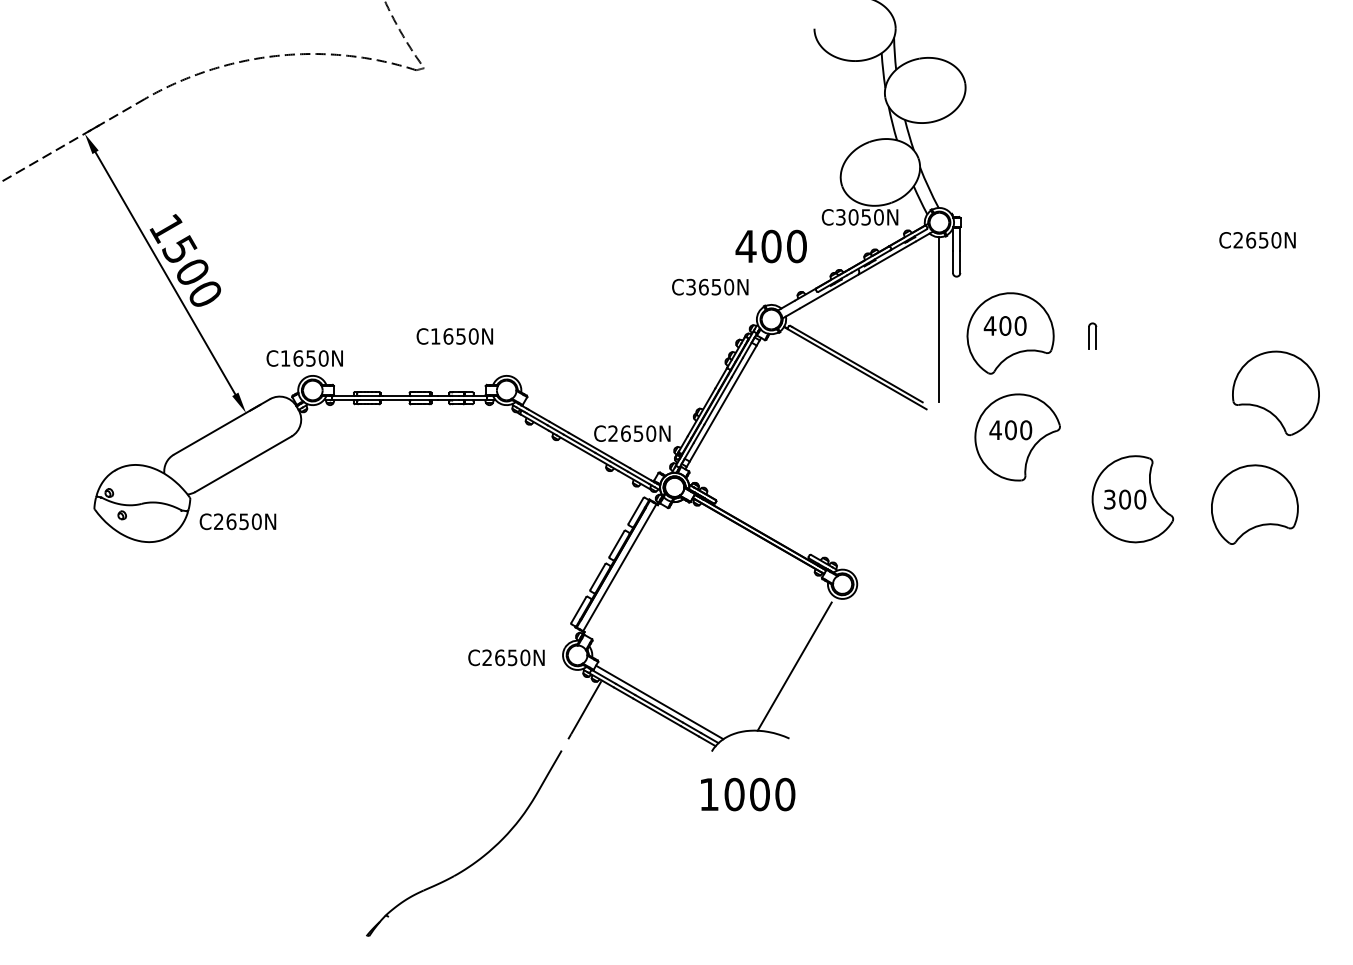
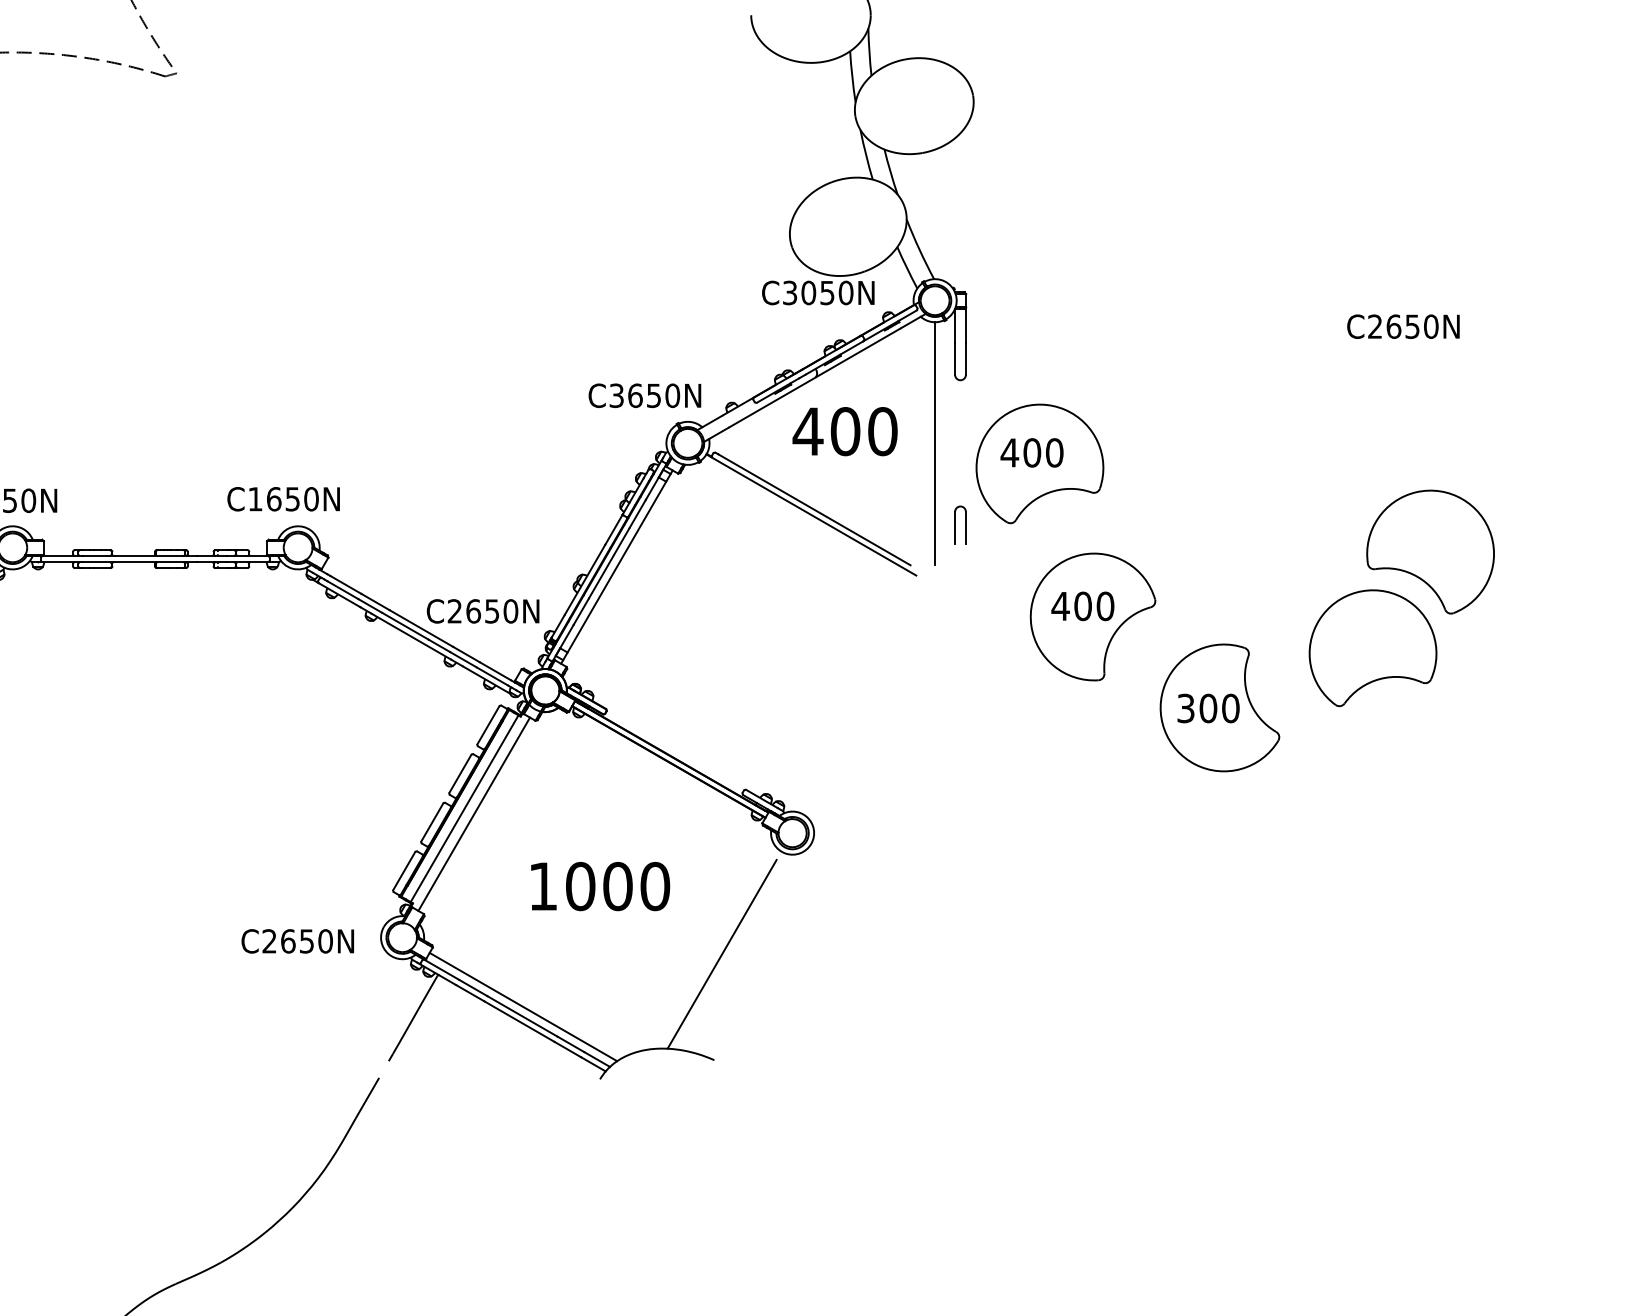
text: (770, 246) -> (843, 431), moved
text: (710, 286) -> (645, 394), moved
part: (1092, 335) -> (960, 524), moved
text: (454, 336) -> (283, 499), moved
part: (1017, 437) -> (1092, 617), moved
part: (1254, 504) -> (1372, 647), moved
line: (626, 571) -> (474, 814), added
text: (748, 794) -> (601, 886), moved

